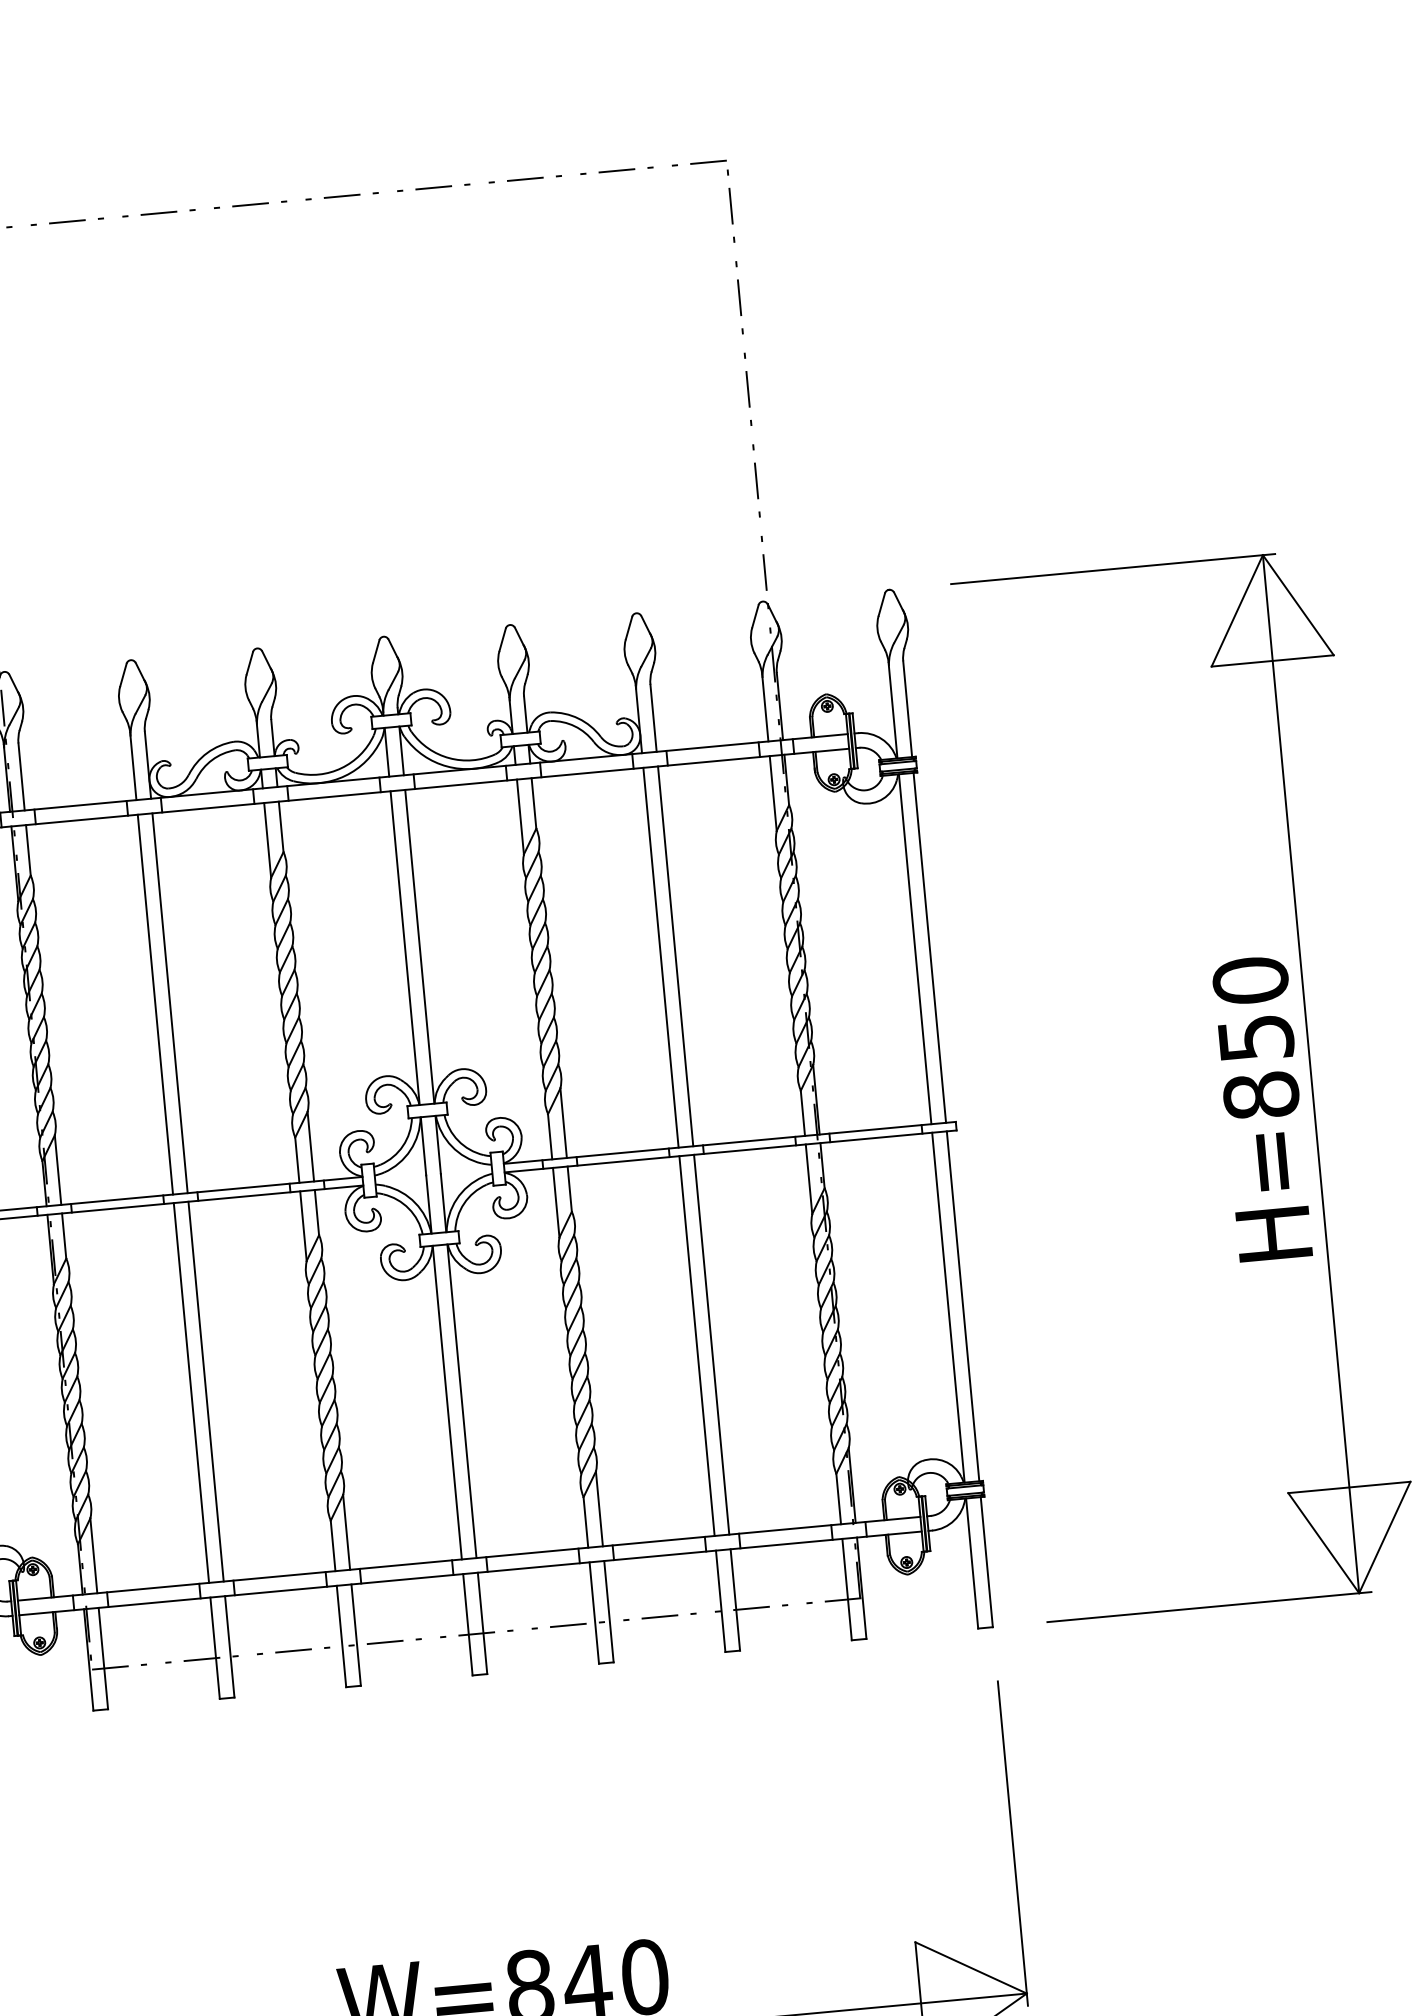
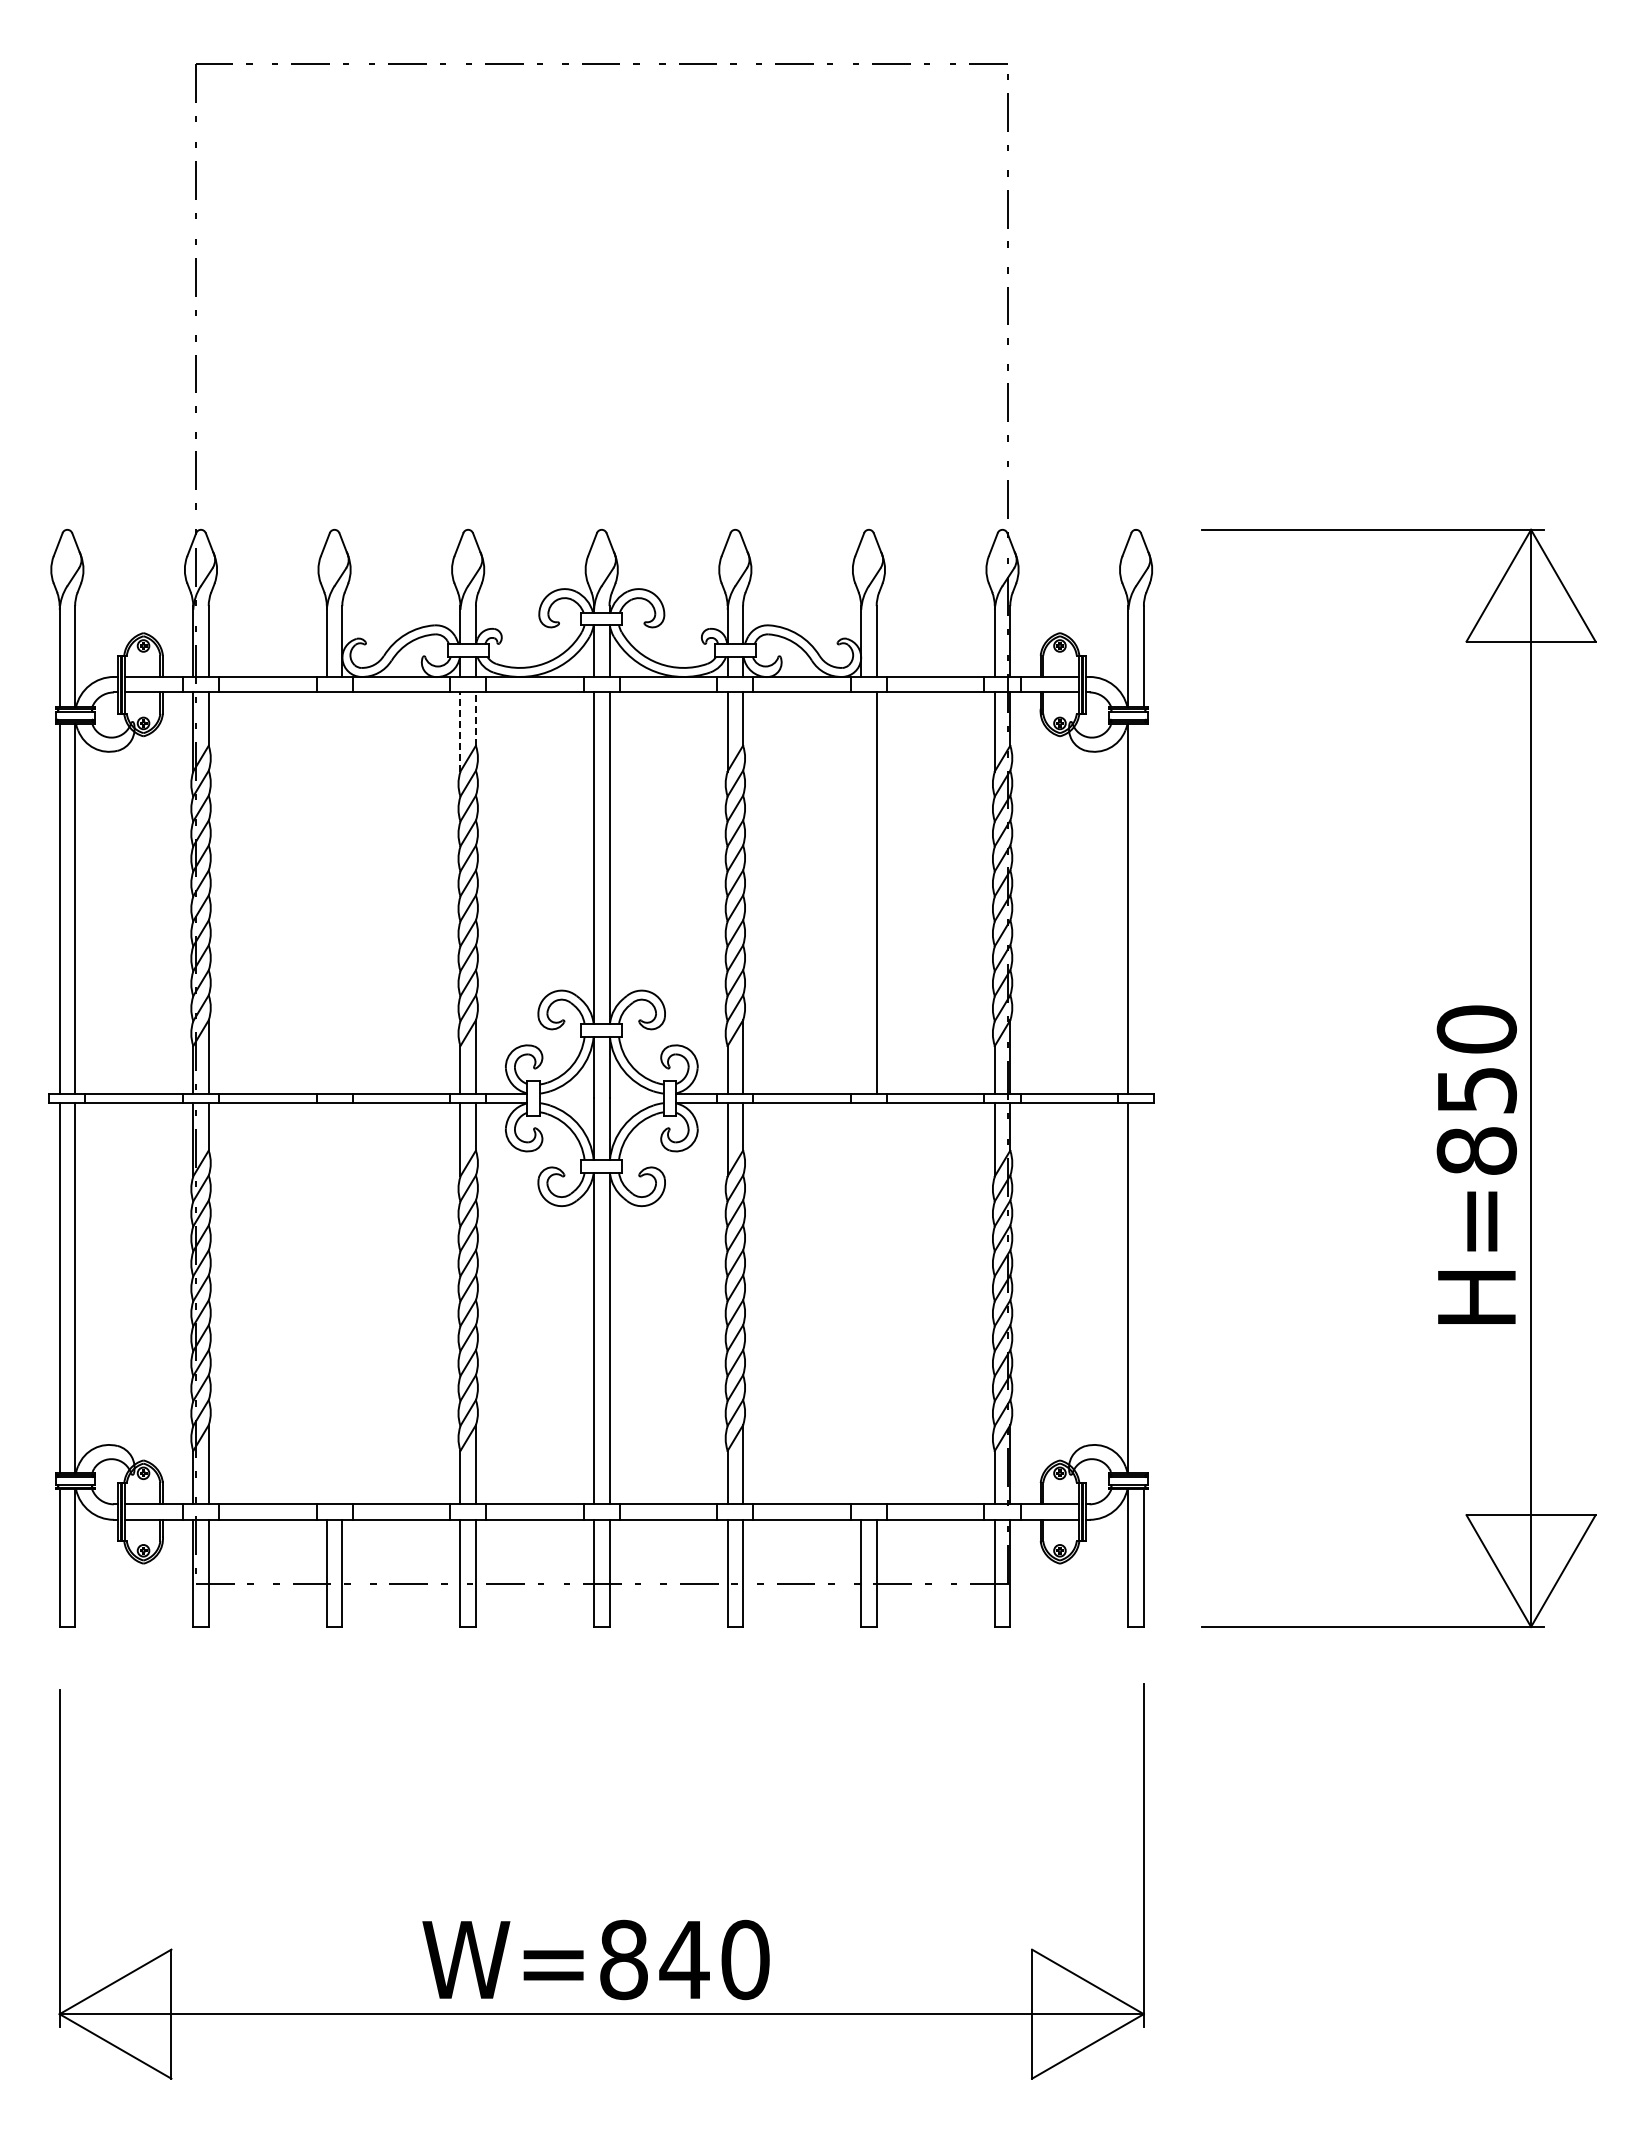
line: (280, 827) -> (475, 719), solid -> dashed
line: (267, 840) -> (460, 732), solid -> dashed
line: (929, 947) -> (1143, 908), removed
line: (661, 957) -> (861, 892), removed
line: (170, 1002) -> (342, 892), removed
line: (155, 1004) -> (326, 892), removed
text: (1262, 1108) -> (1476, 1164), moved
line: (962, 1306) -> (1143, 1287), removed
line: (711, 1344) -> (876, 1303), removed
line: (697, 1345) -> (861, 1303), removed
line: (206, 1391) -> (342, 1303), removed
line: (191, 1392) -> (326, 1303), removed

